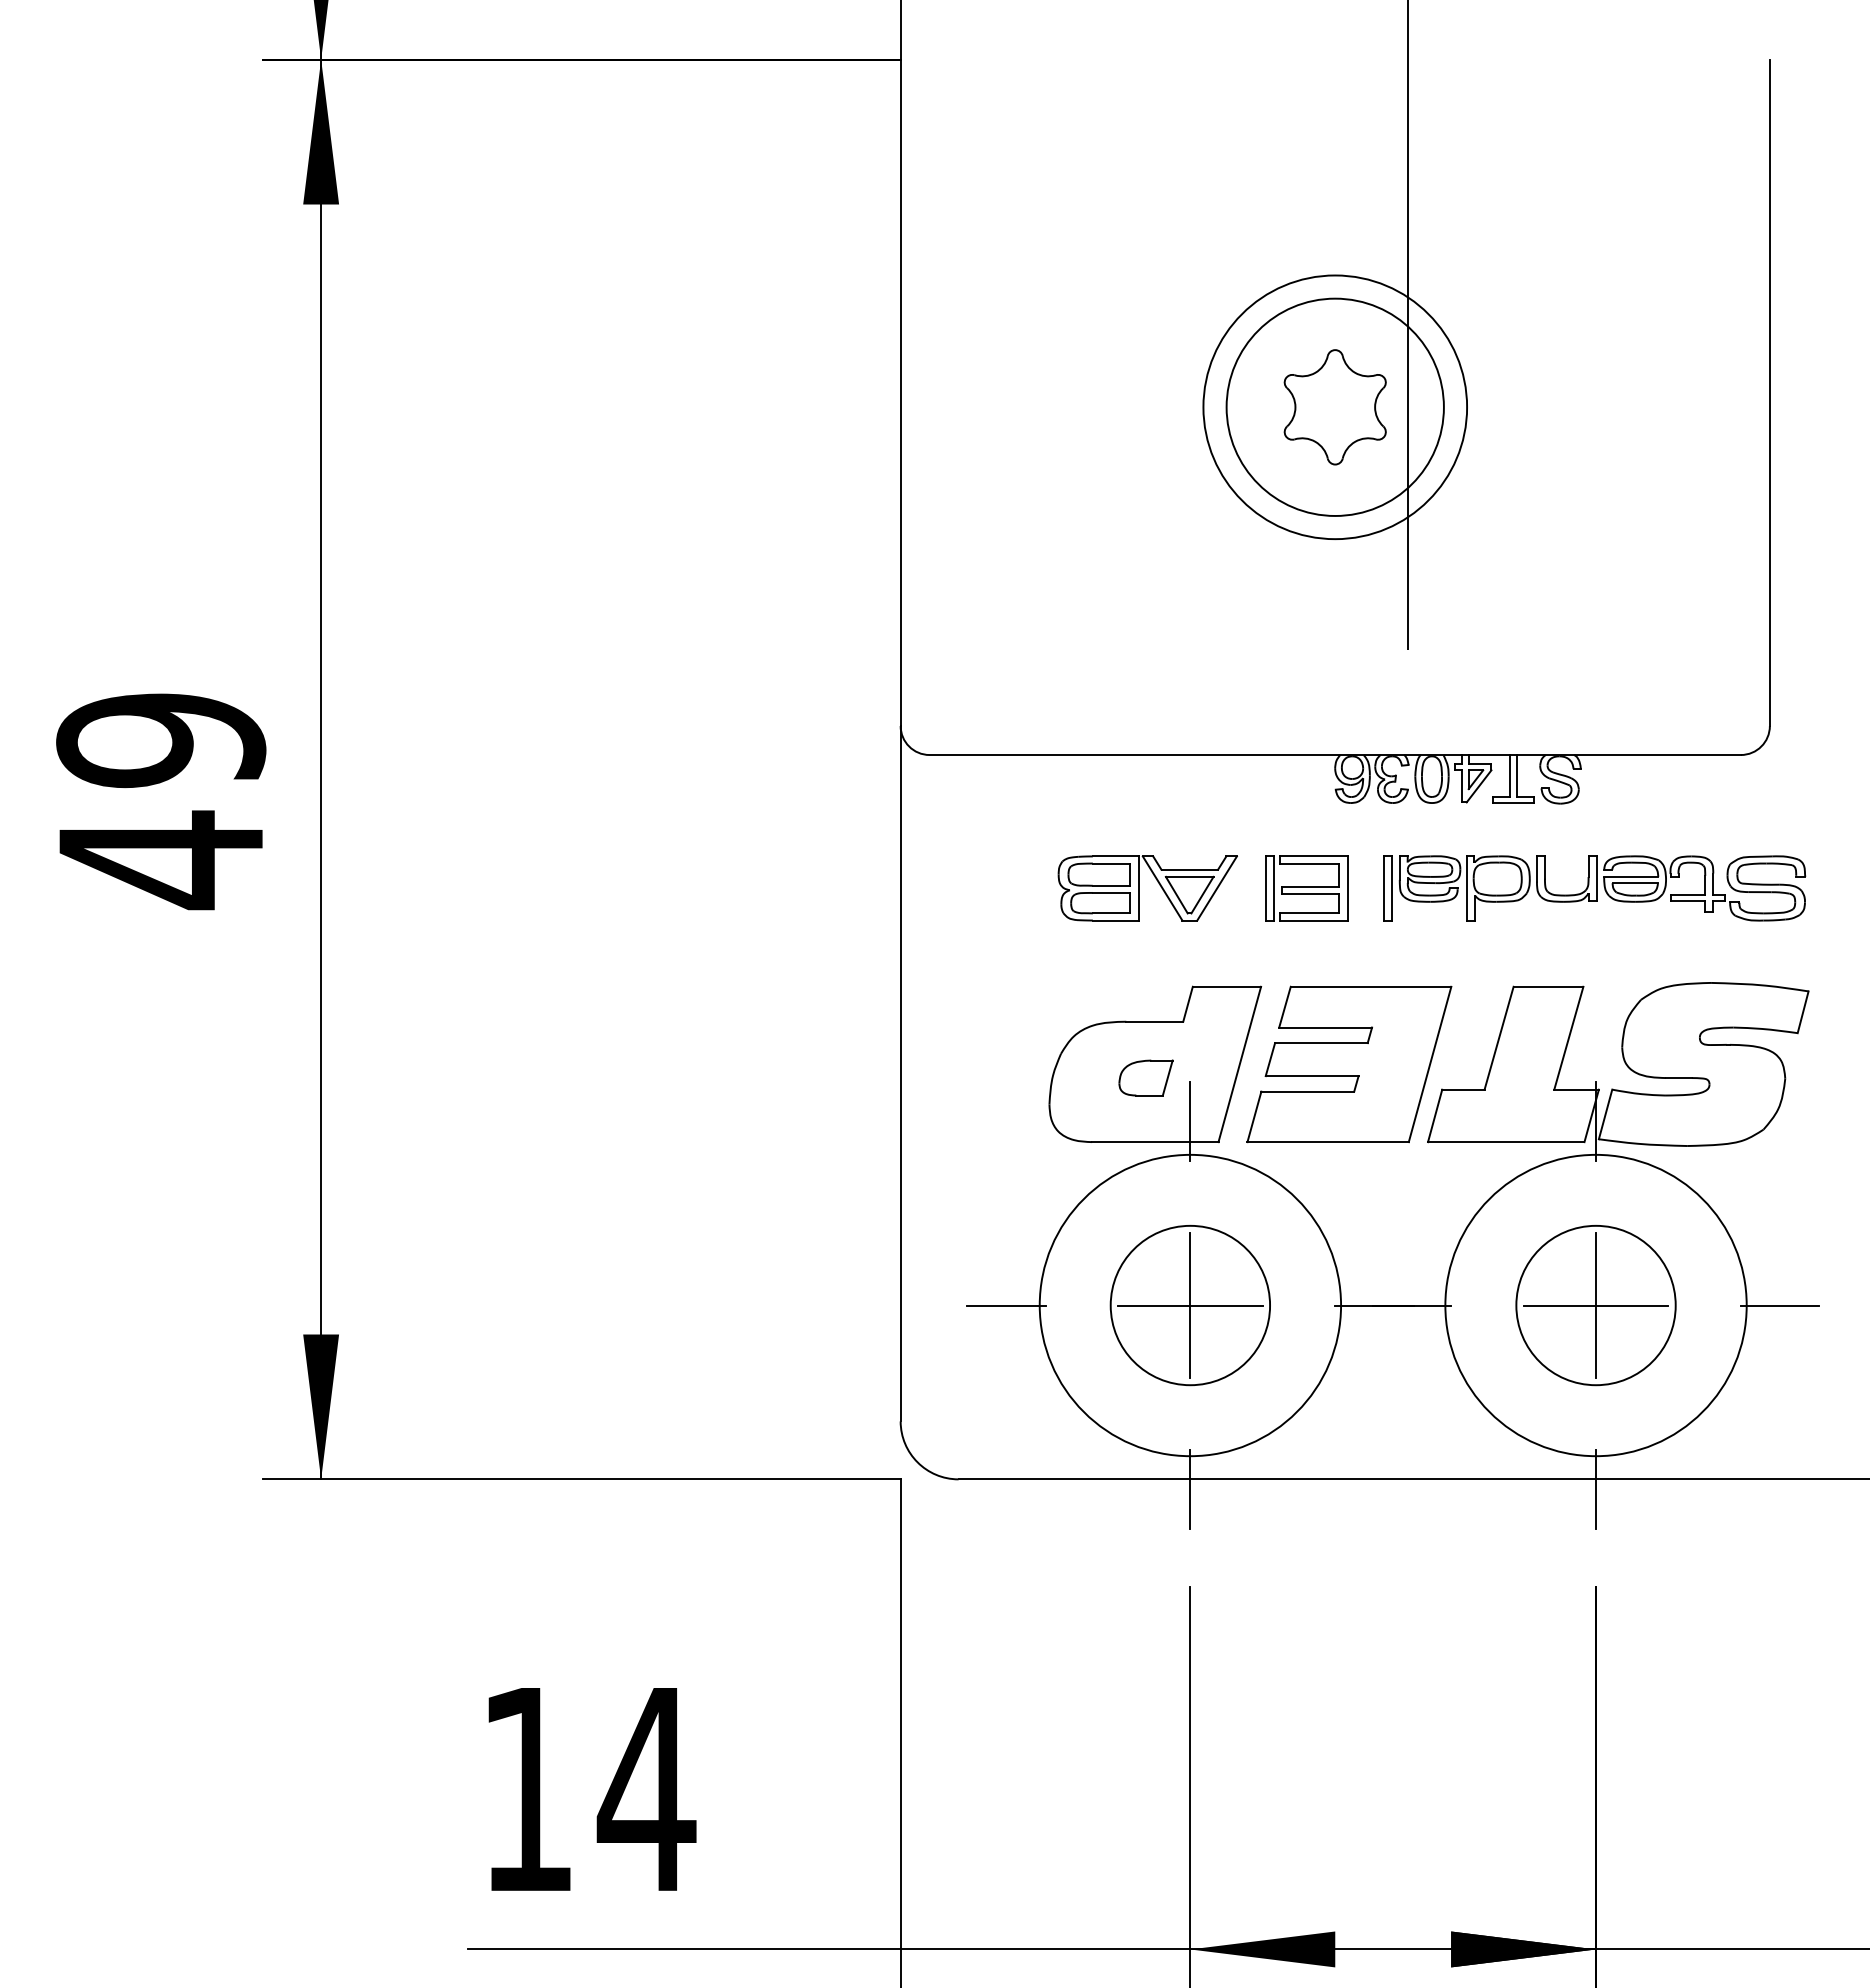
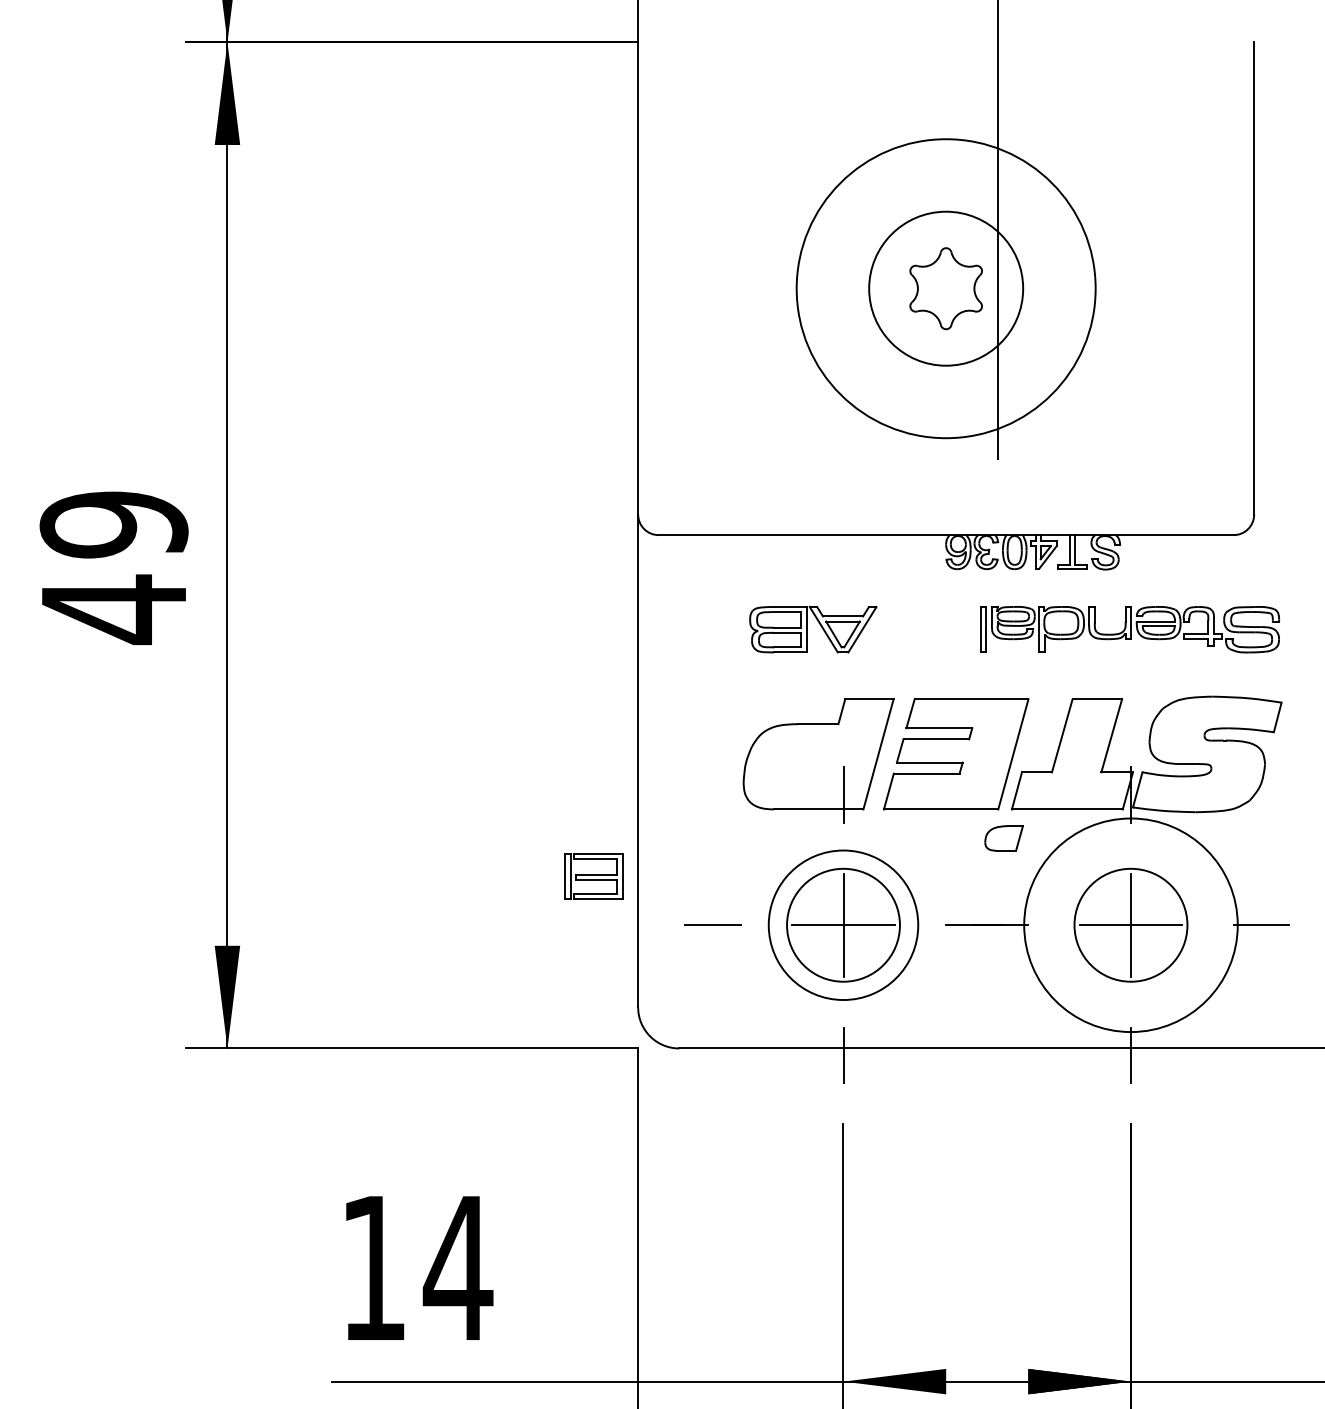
circle: (1335, 407) -> (946, 288), size x1.6
part: (1306, 888) -> (593, 876), moved
part: (1145, 1077) -> (1003, 838), moved
circle: (1190, 1305) -> (843, 925), size x0.7

